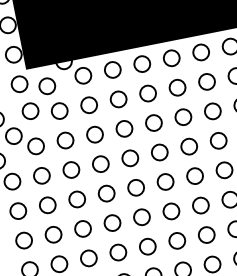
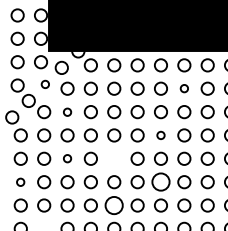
circle: (207, 81) -> (184, 88), size x0.6
circle: (30, 111) -> (45, 84), size x0.6
circle: (65, 141) -> (67, 112), size x0.6
circle: (188, 146) -> (160, 135), size x0.6
circle: (136, 187) -> (114, 158), removed
circle: (77, 199) -> (67, 158), size x0.6
circle: (200, 206) -> (160, 182), size x1.4
circle: (23, 241) -> (20, 182), size x0.6
circle: (148, 246) -> (114, 205), size x1.4

